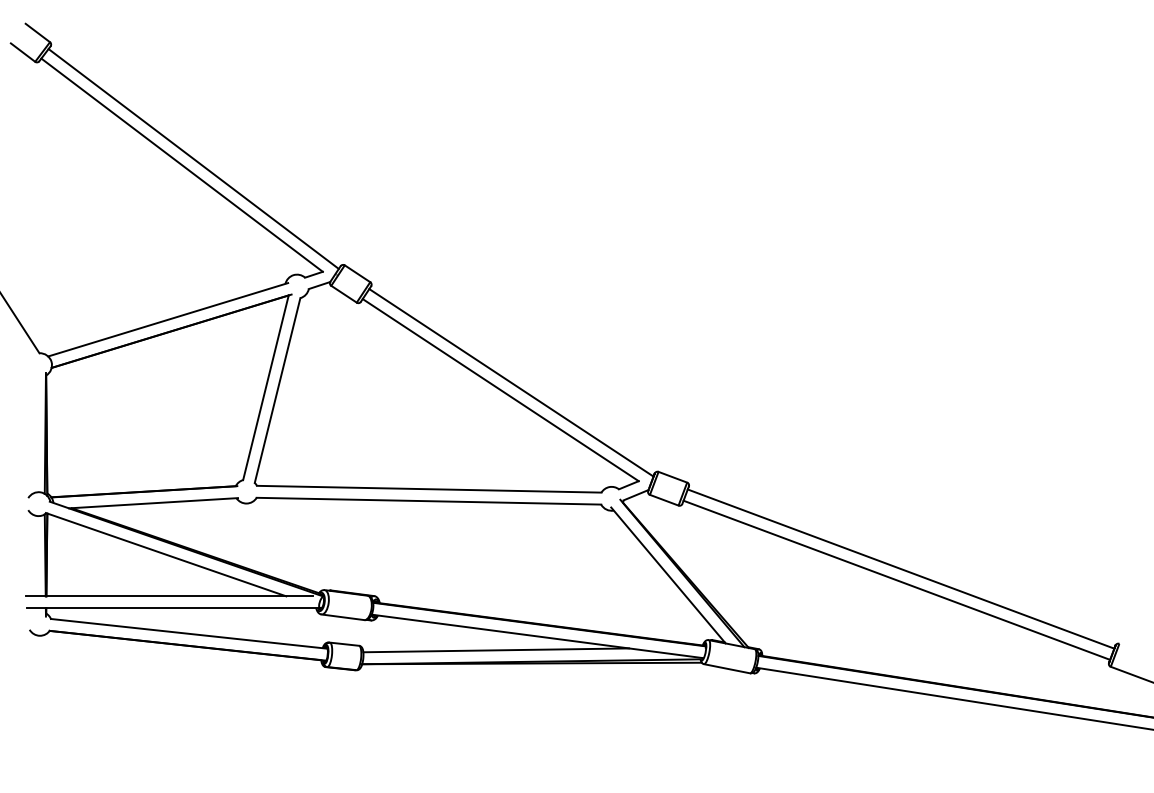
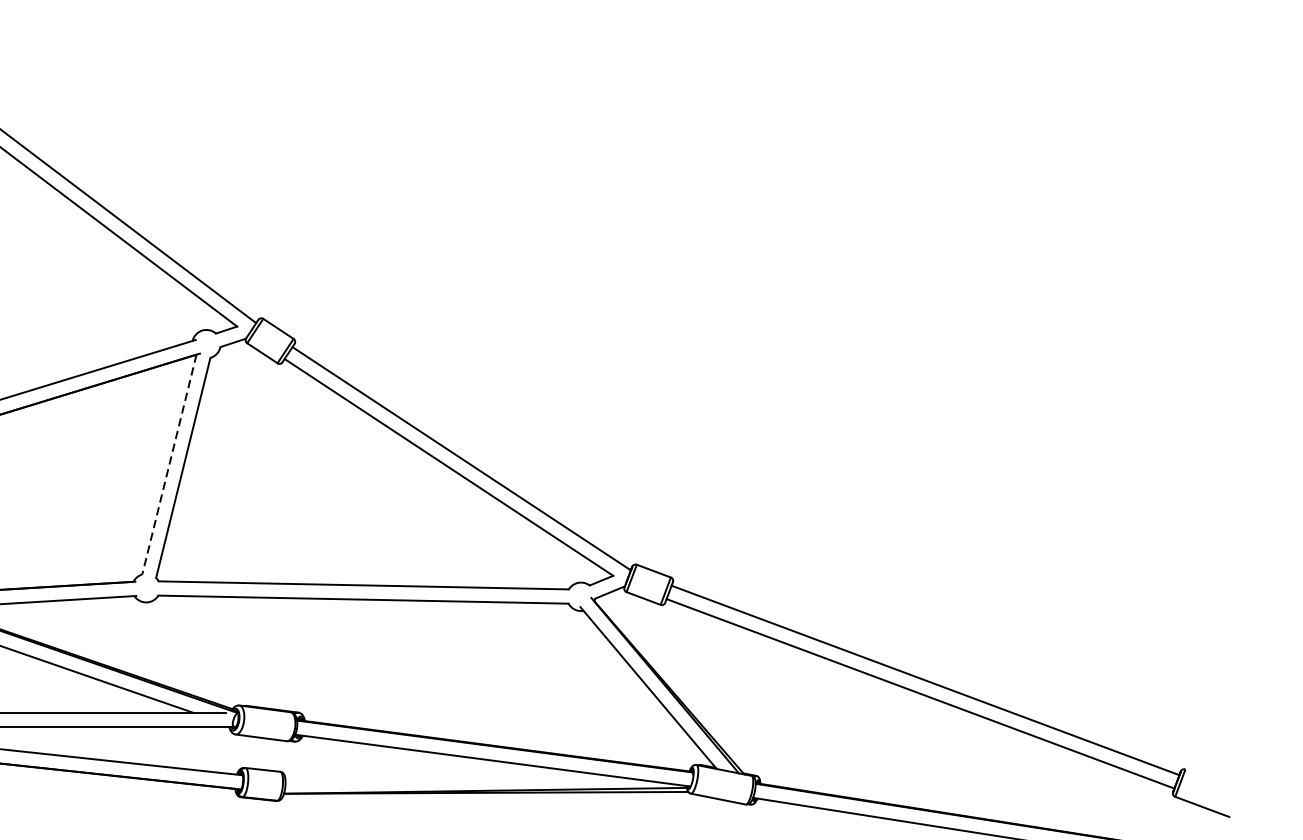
line: (265, 388) -> (168, 465), solid -> dashed
line: (496, 650) -> (443, 777), removed

